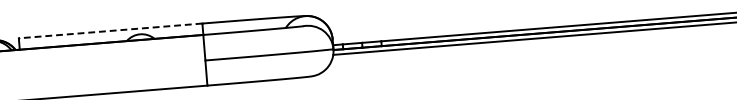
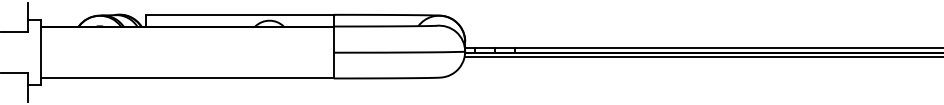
line: (110, 30) -> (239, 14), dashed -> solid

